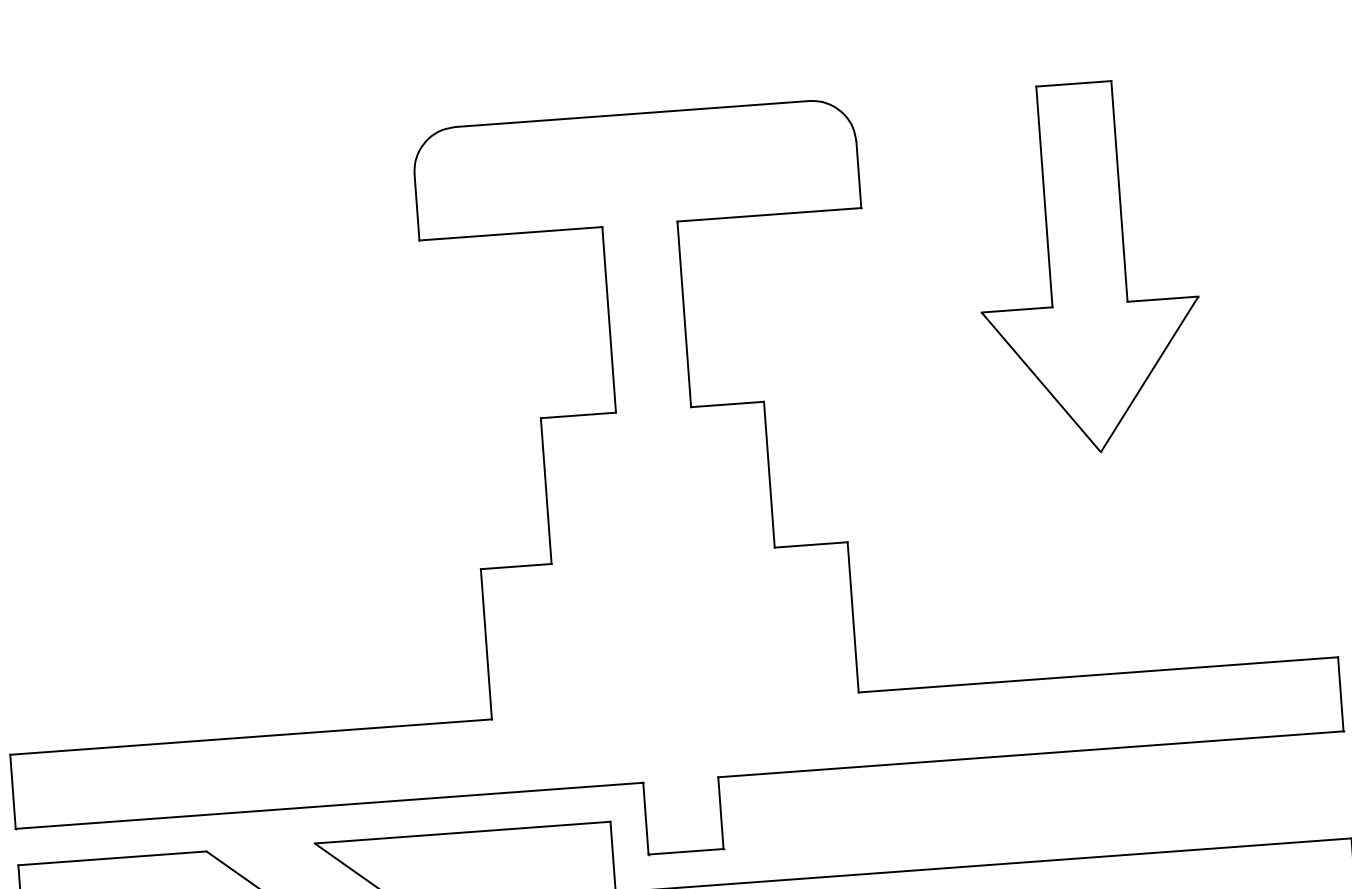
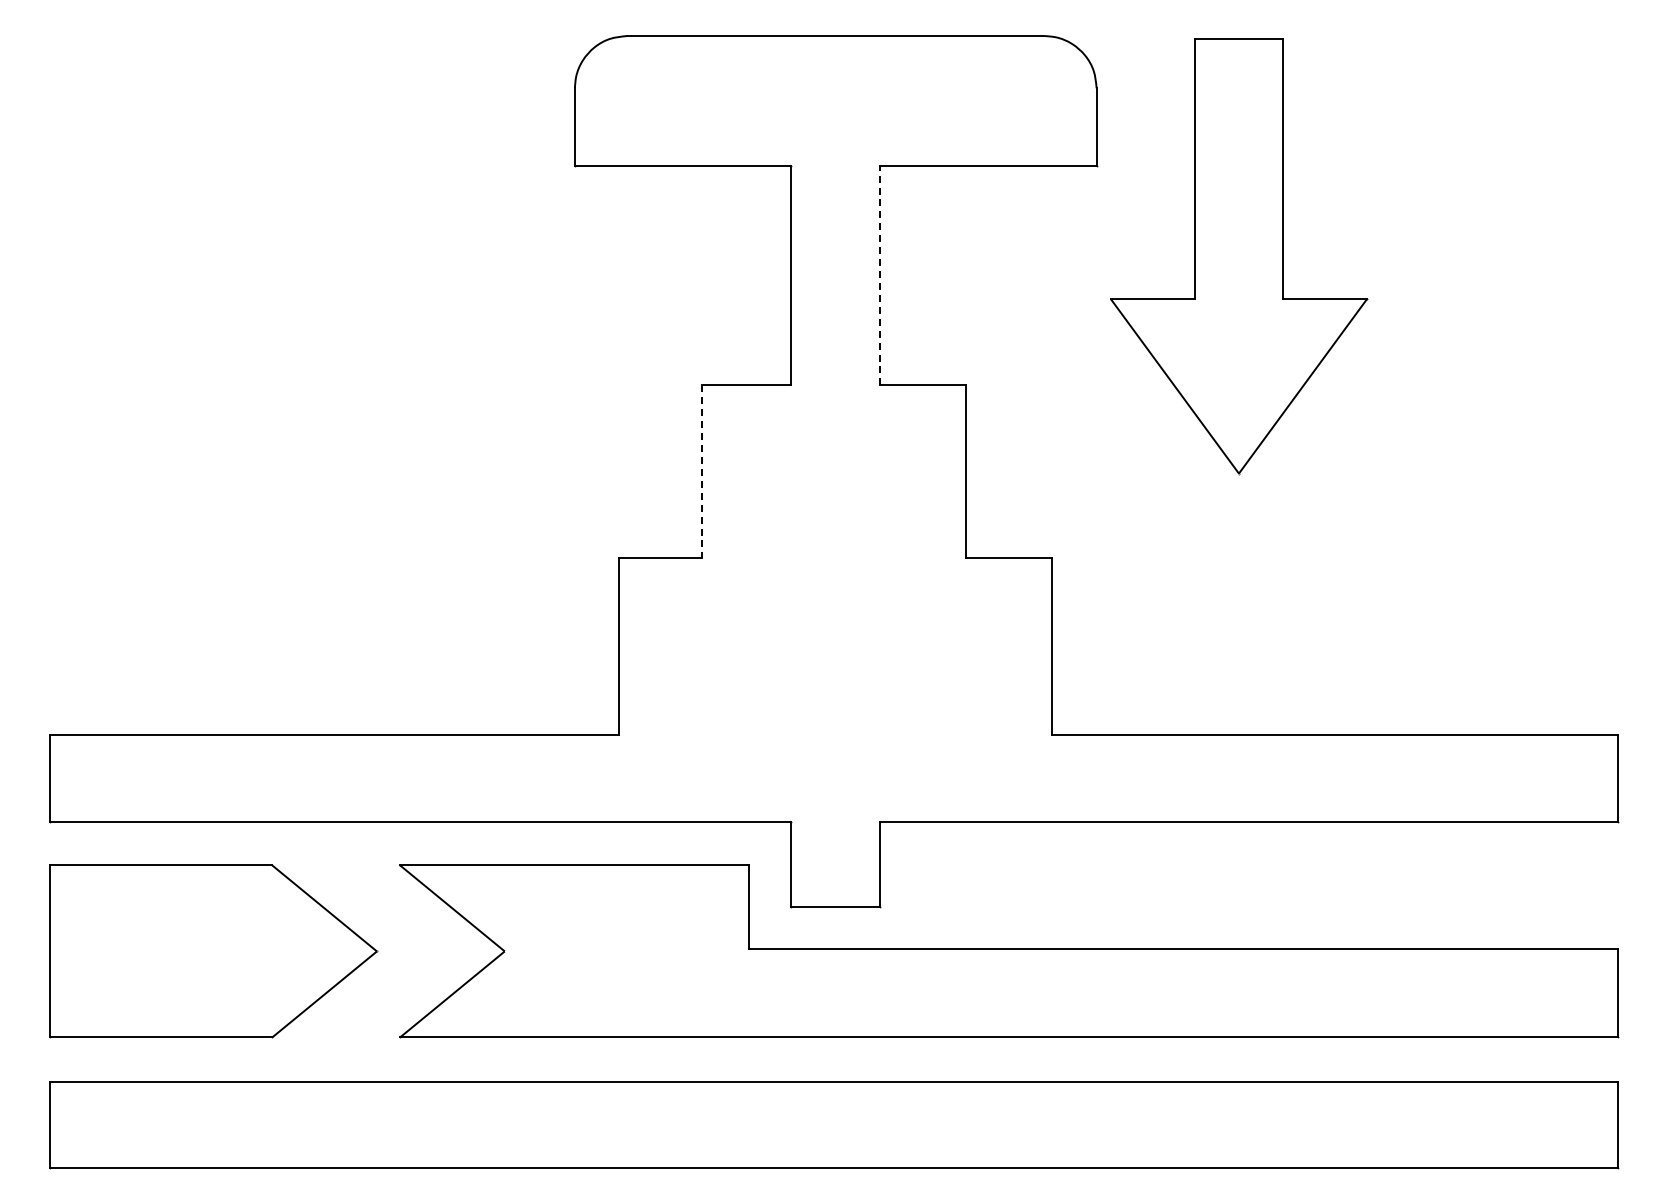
part: (1087, 268) -> (1239, 256), moved
line: (684, 314) -> (879, 275), solid -> dashed
line: (546, 491) -> (702, 471), solid -> dashed

